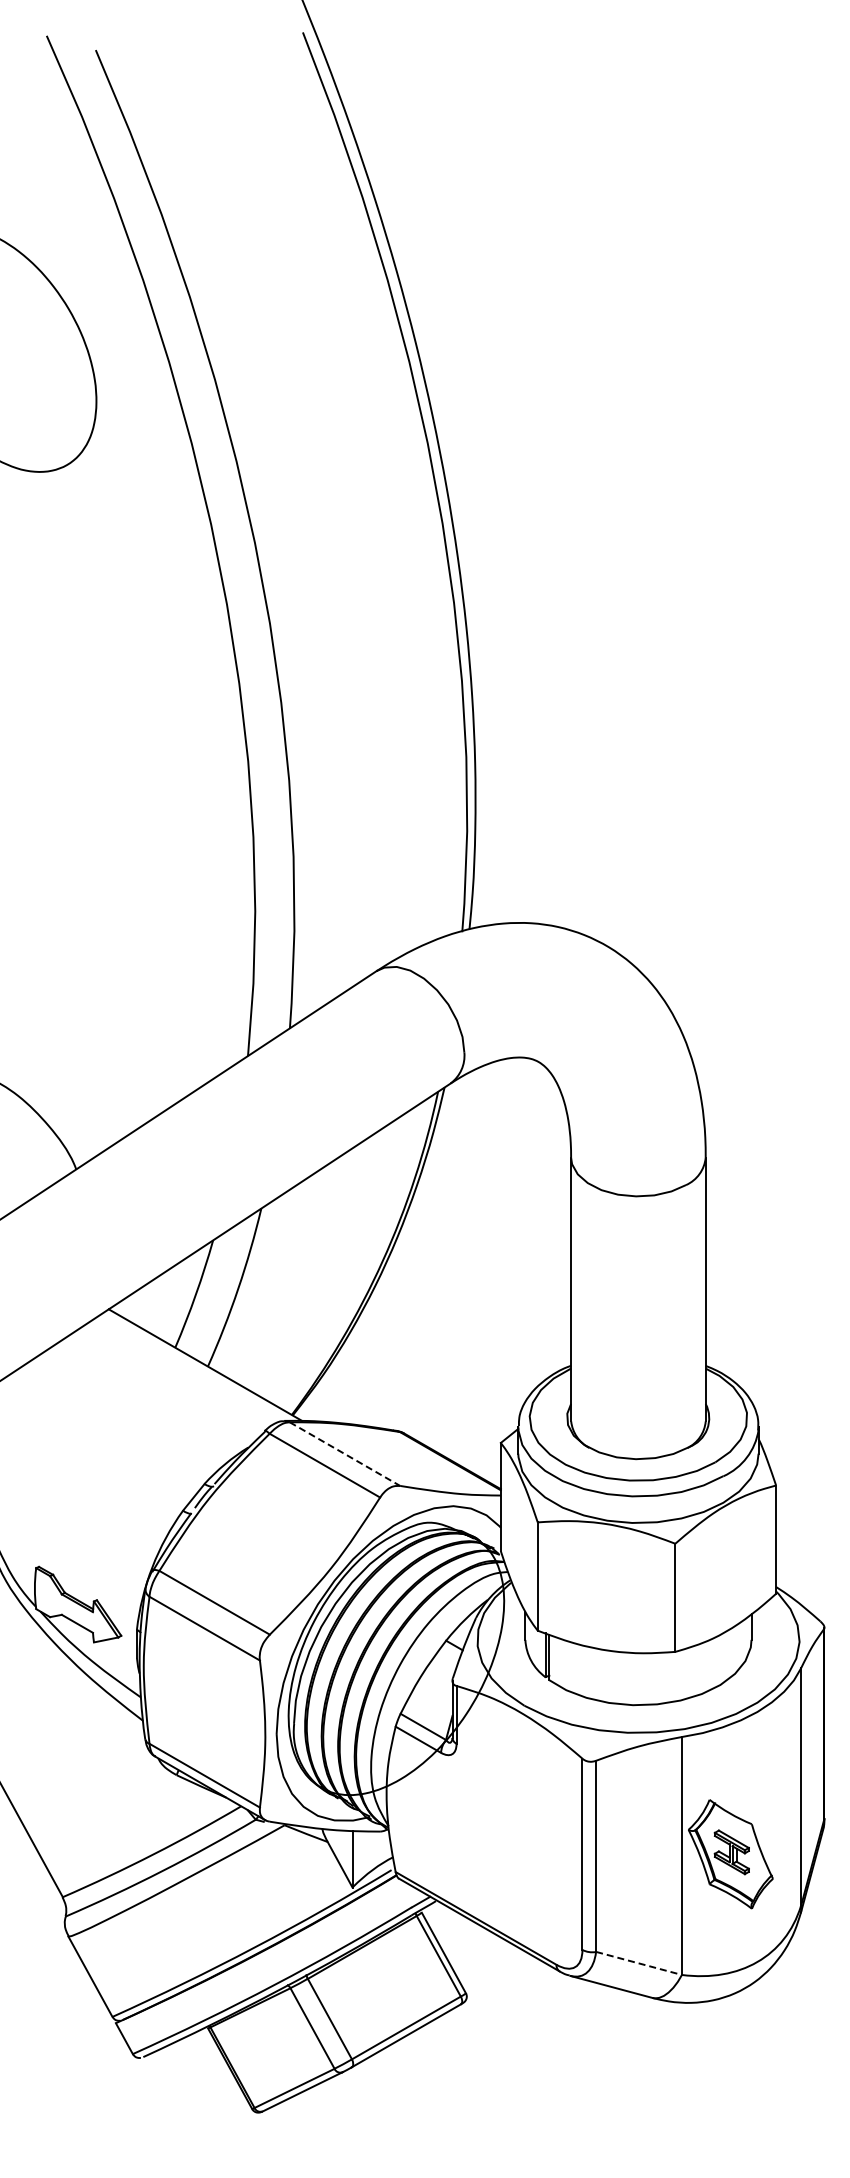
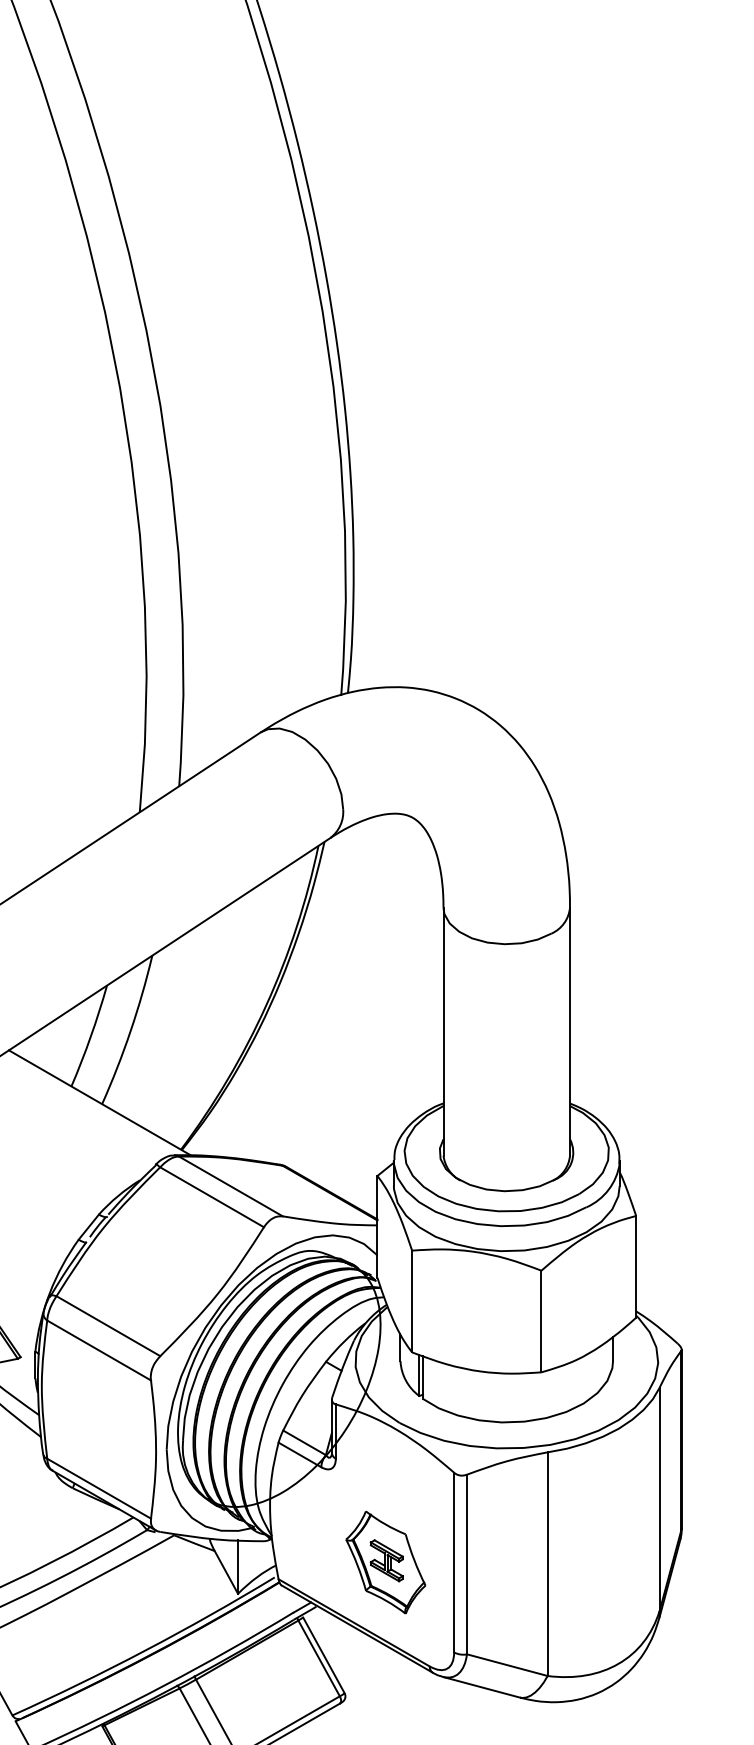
line: (344, 1454) -> (230, 1186), dashed -> solid
part: (730, 1854) -> (385, 1562), moved
line: (639, 1963) -> (507, 1665), dashed -> solid

